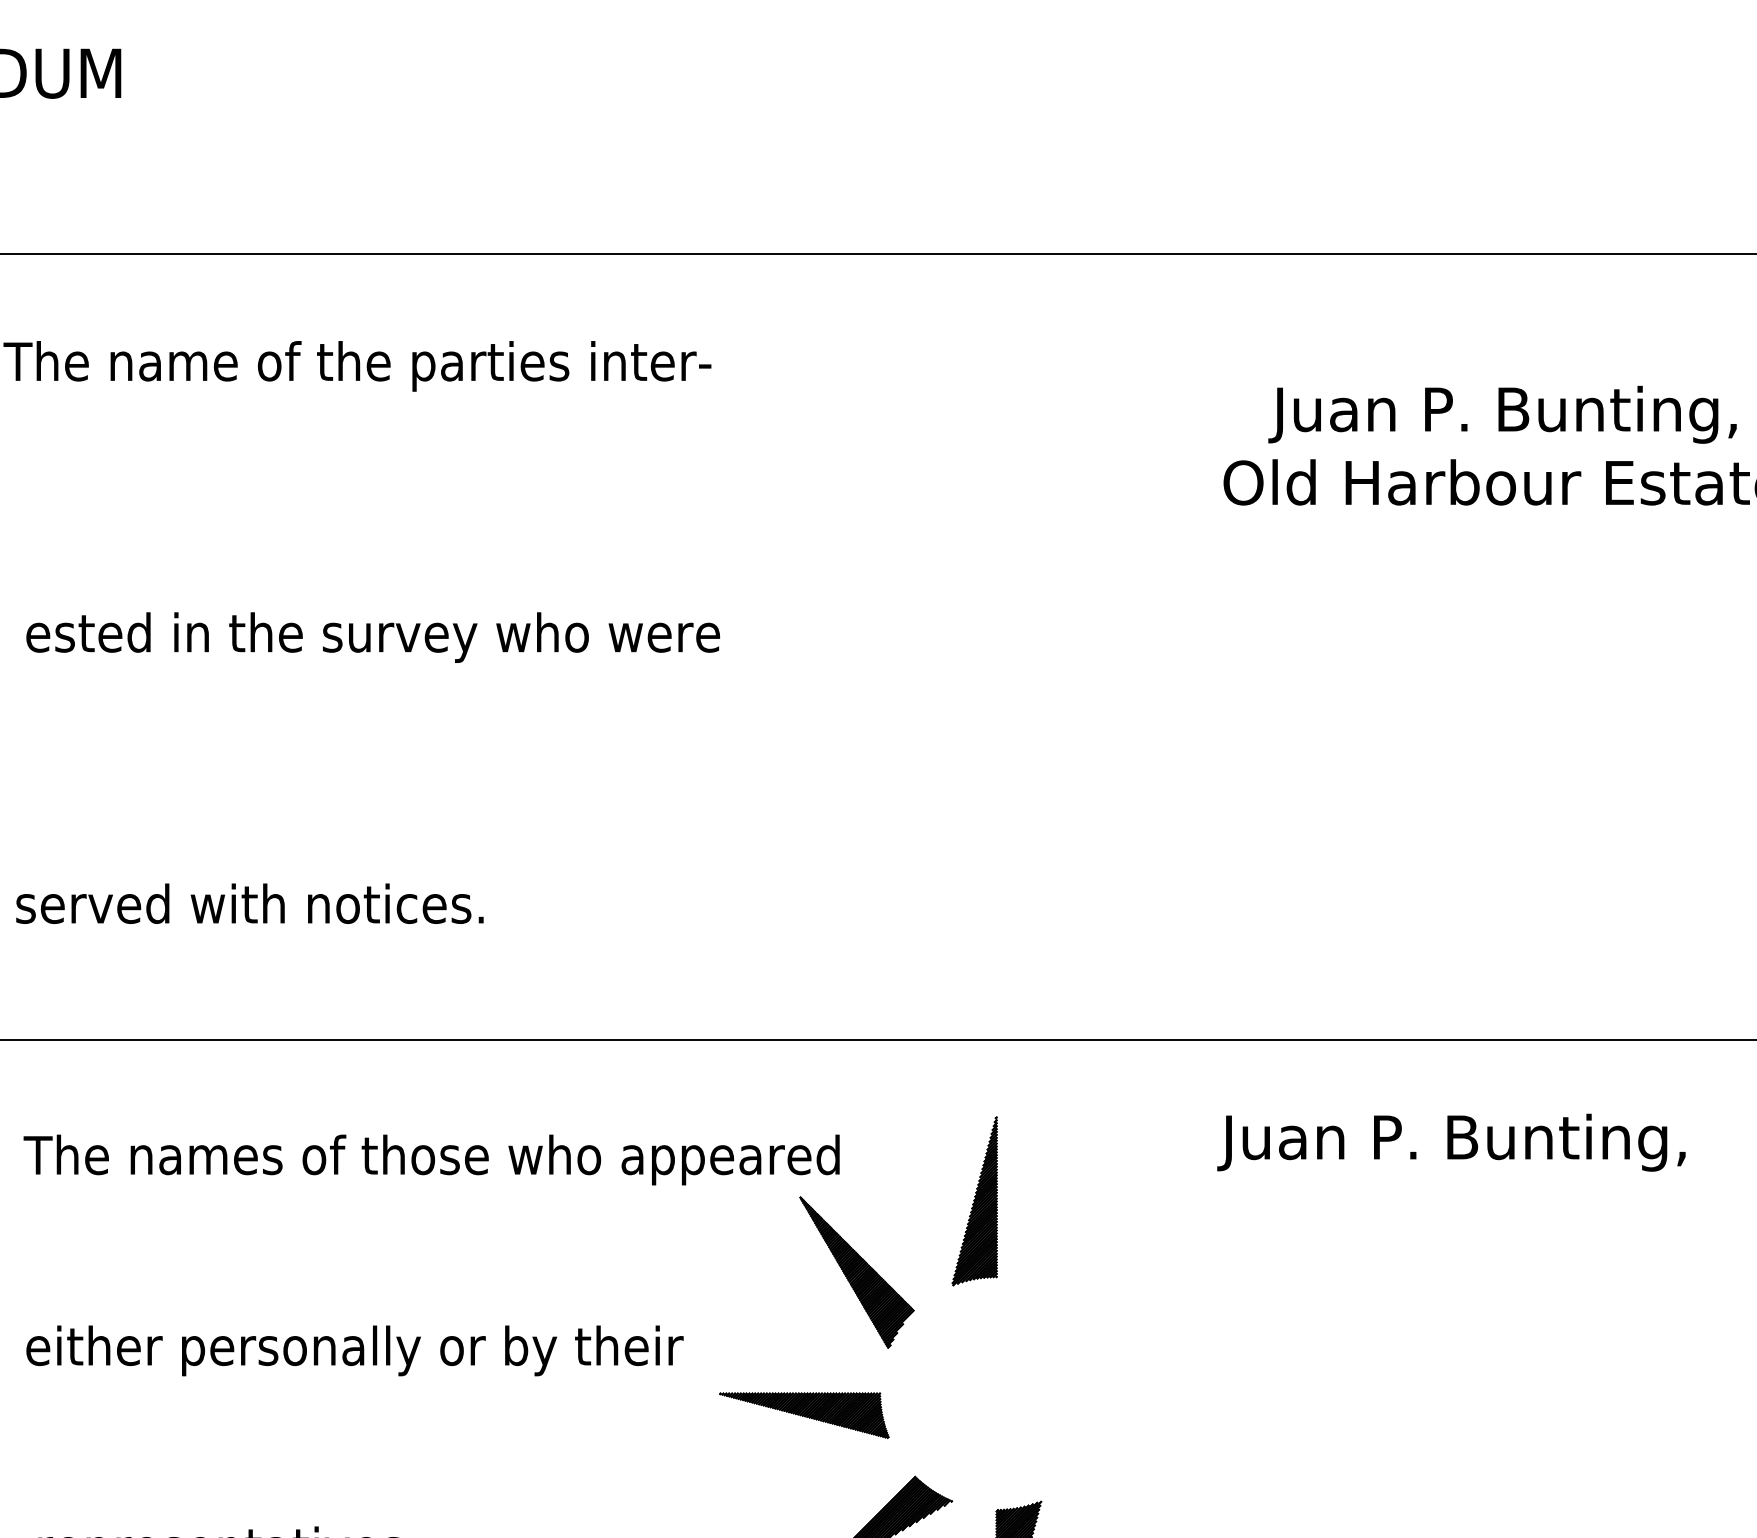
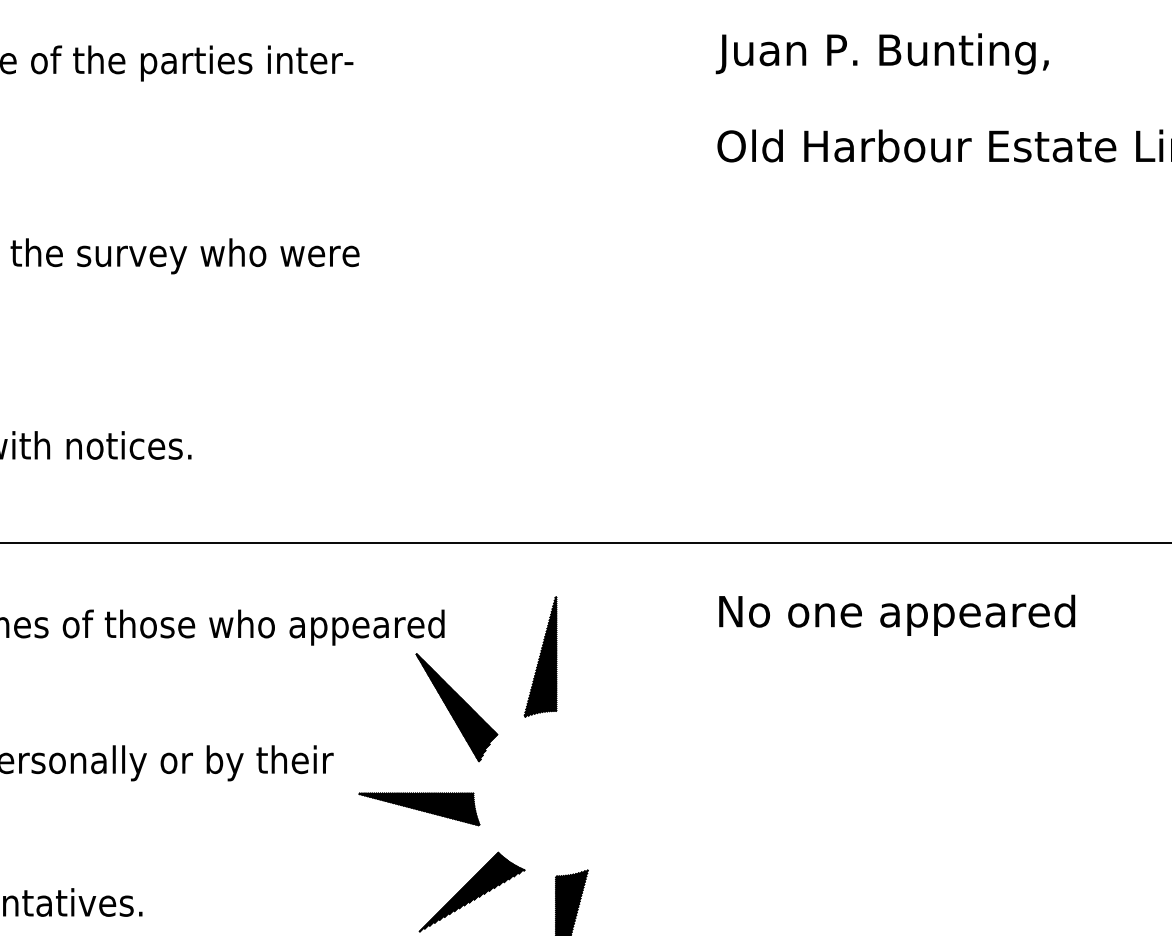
text: (1502, 414) -> (882, 53), moved
text: (1471, 1142) -> (893, 615), Juan P. Bunting, -> No one appeared

